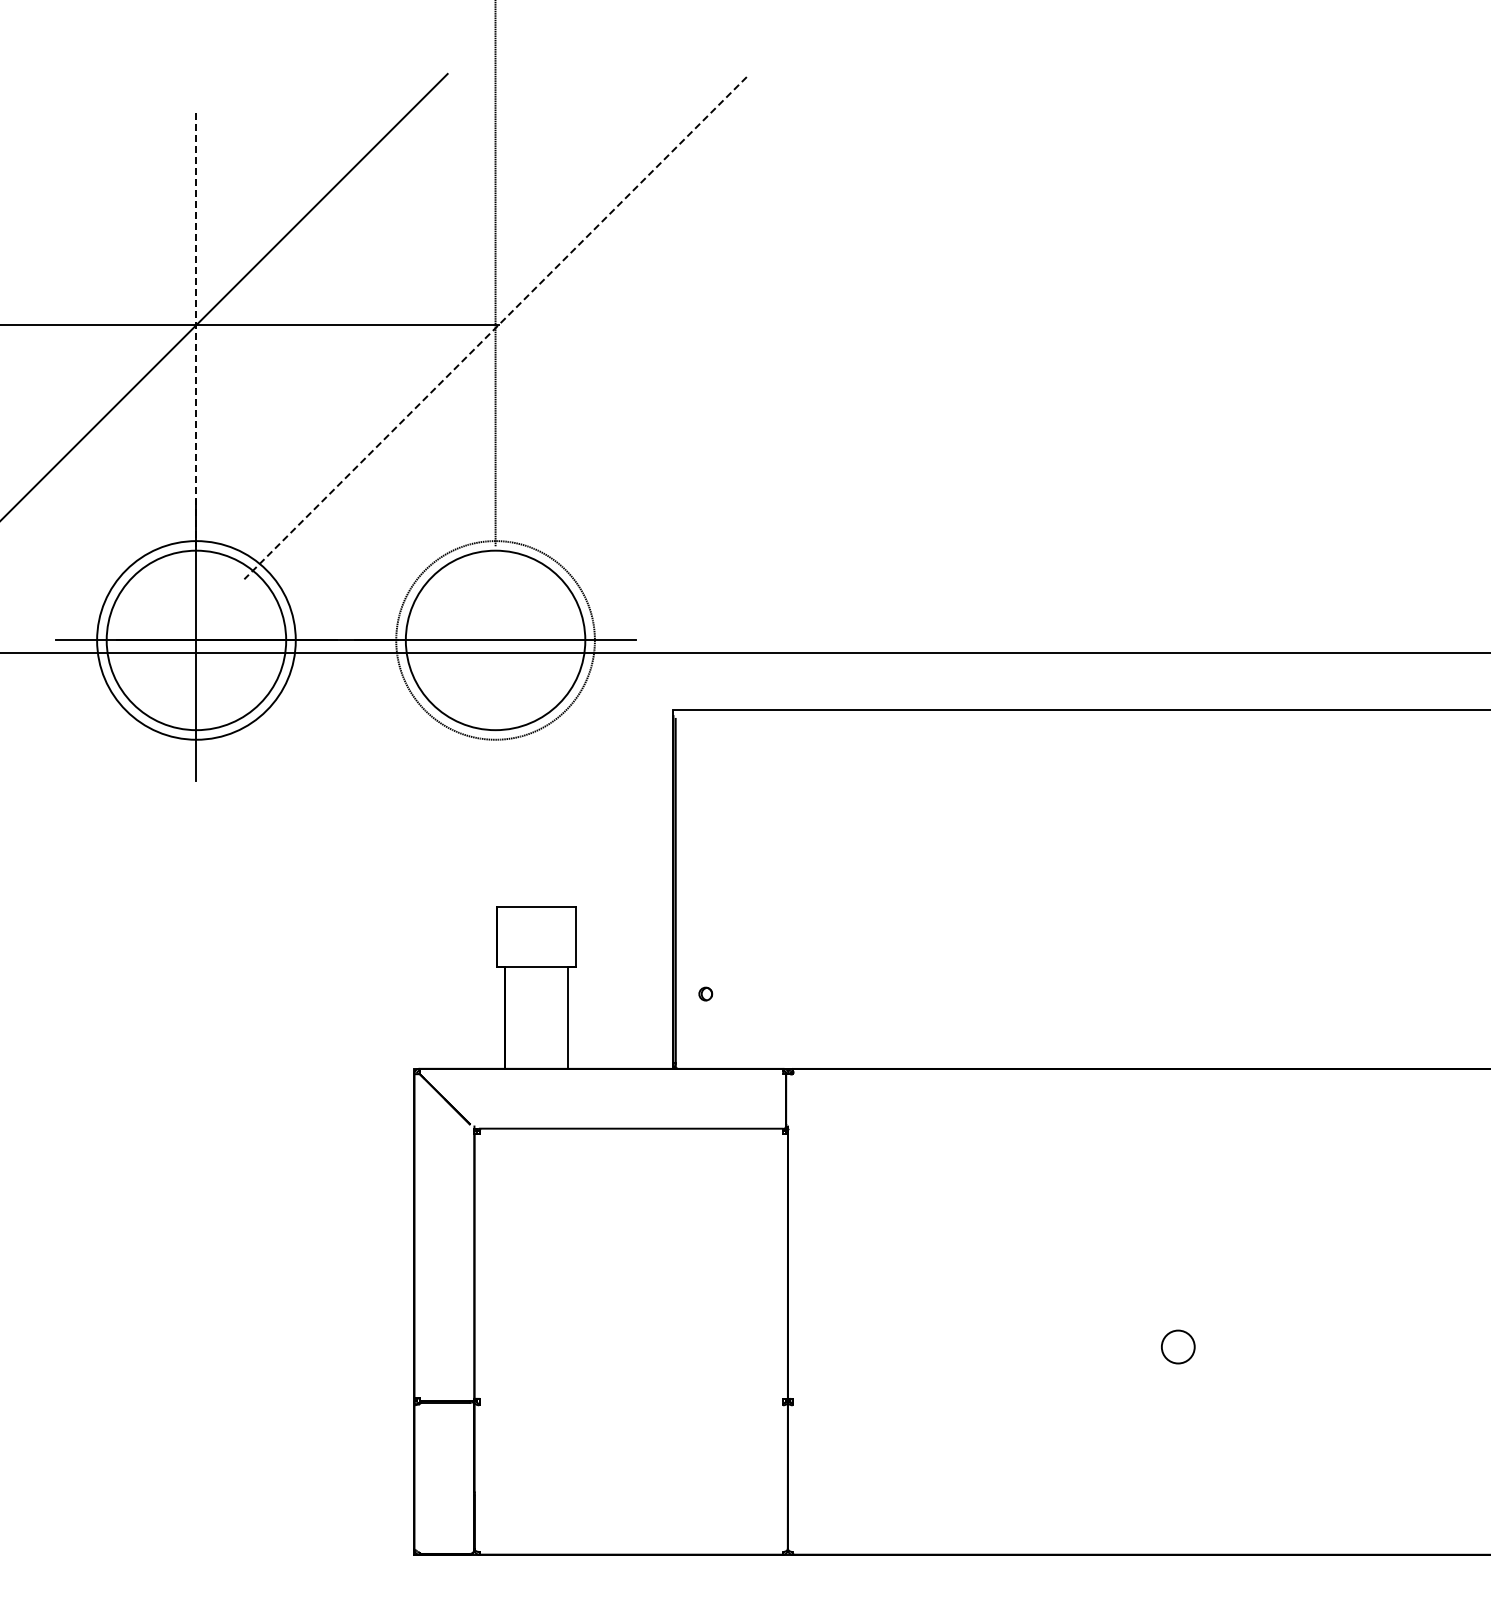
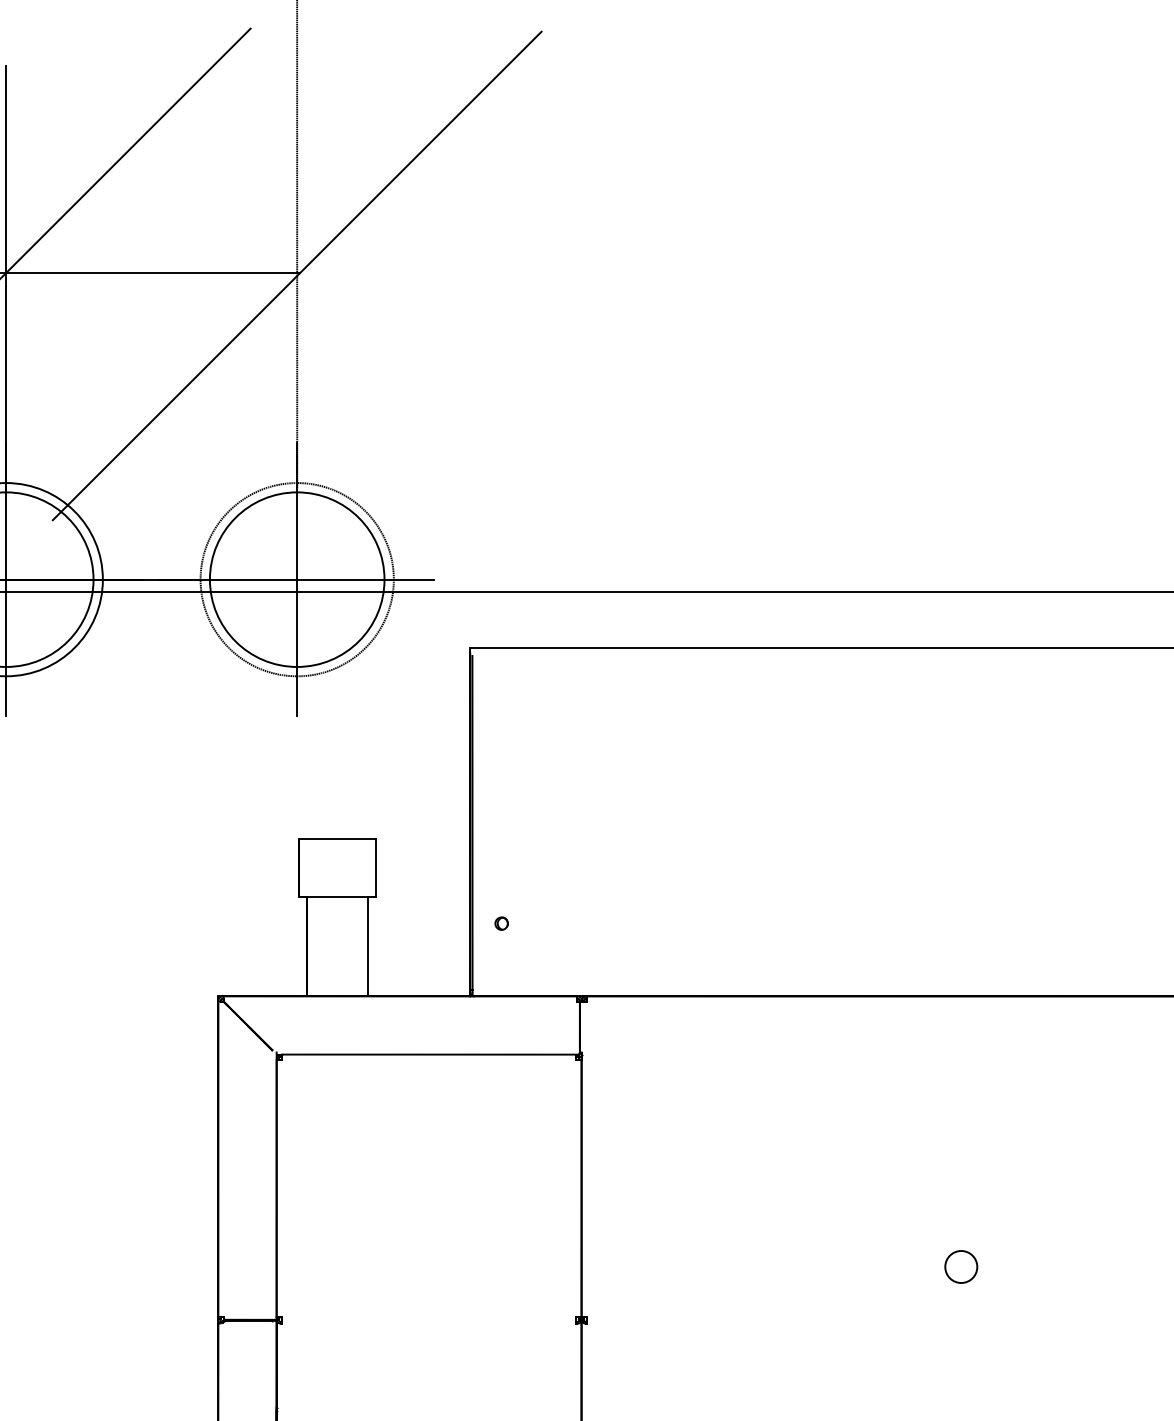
line: (495, 328) -> (297, 276), dashed -> solid
line: (196, 329) -> (6, 277), dashed -> solid
line: (495, 640) -> (297, 579), added

